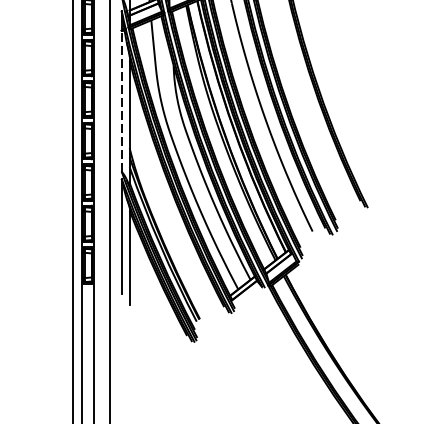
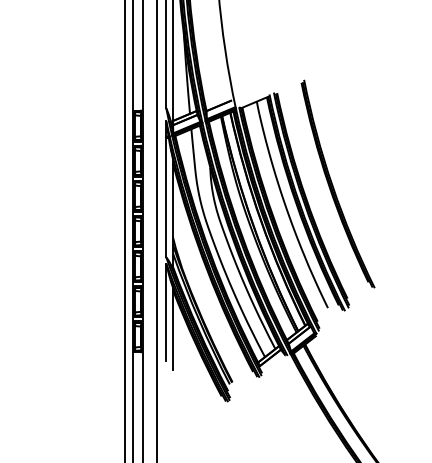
line: (121, 100) -> (166, 197), dashed -> solid

